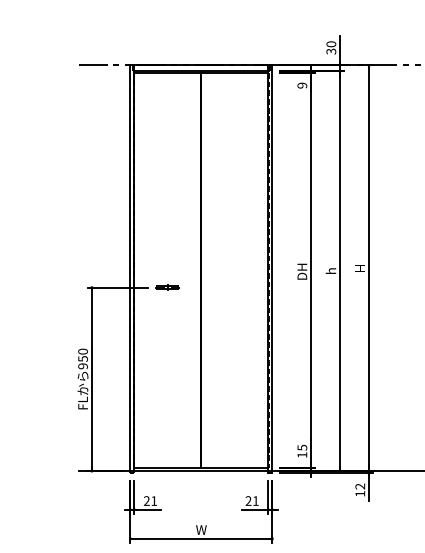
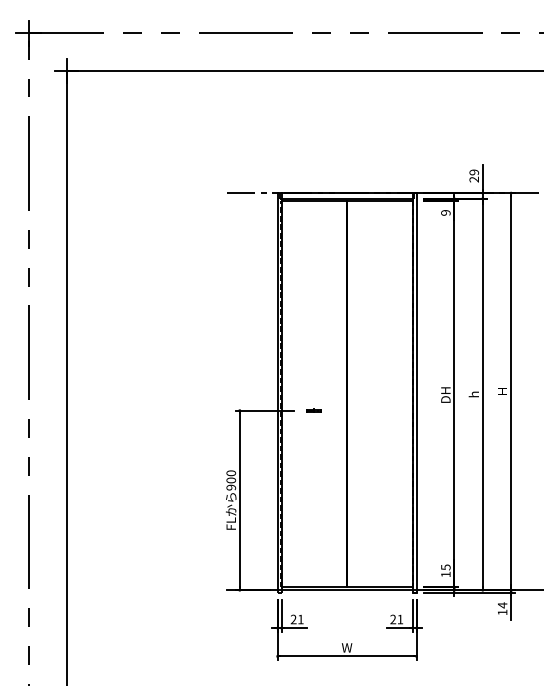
text: (331, 47) -> (474, 175), 30 -> 29
part: (167, 287) -> (313, 410), size x0.7
text: (82, 359) -> (230, 480), 950 -> 900
text: (360, 486) -> (502, 605), 12 -> 14

